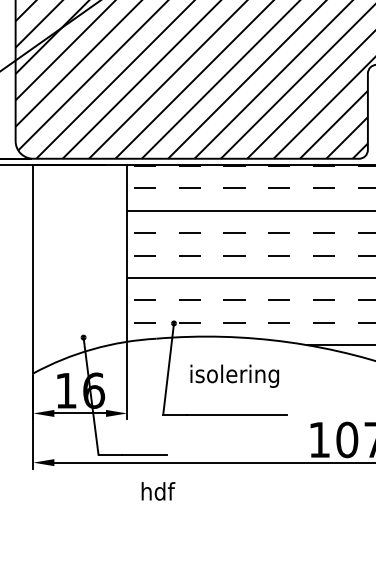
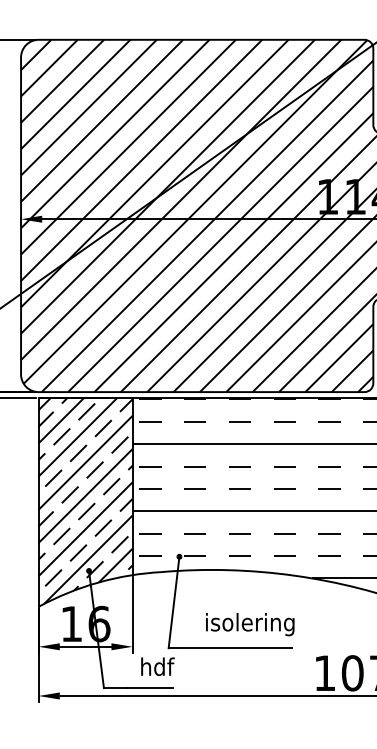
hatch: (80, 267) -> (85, 500), added
text: (235, 376) -> (250, 624), moved
text: (158, 491) -> (157, 666), moved

